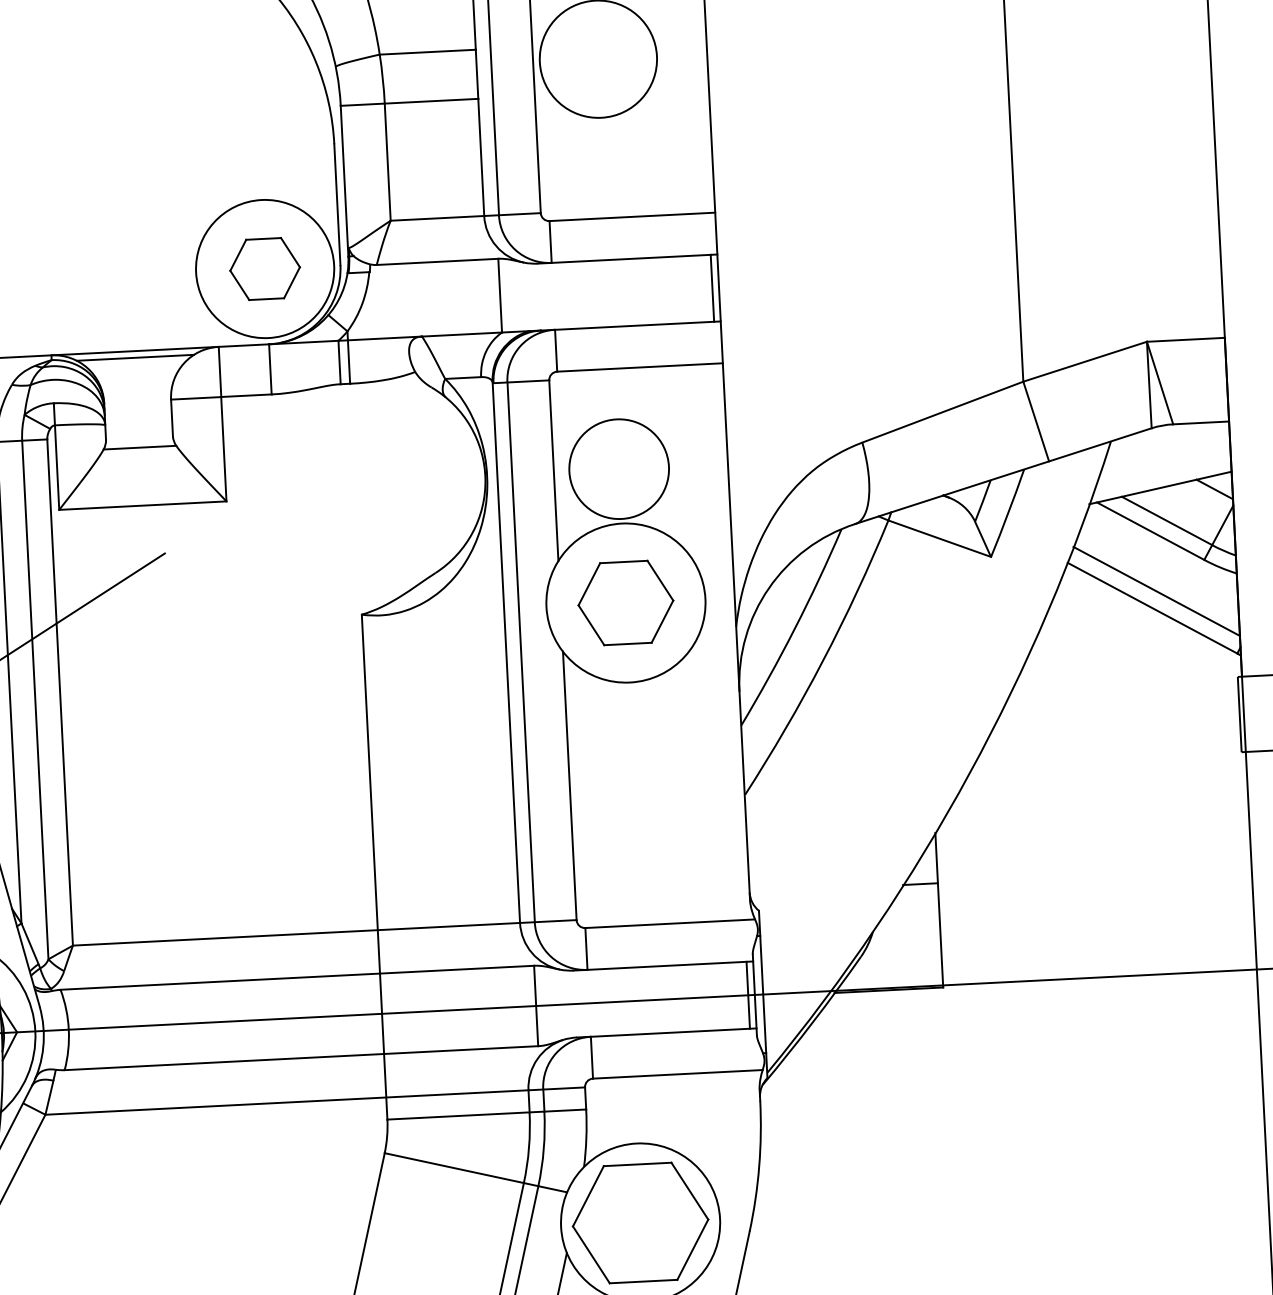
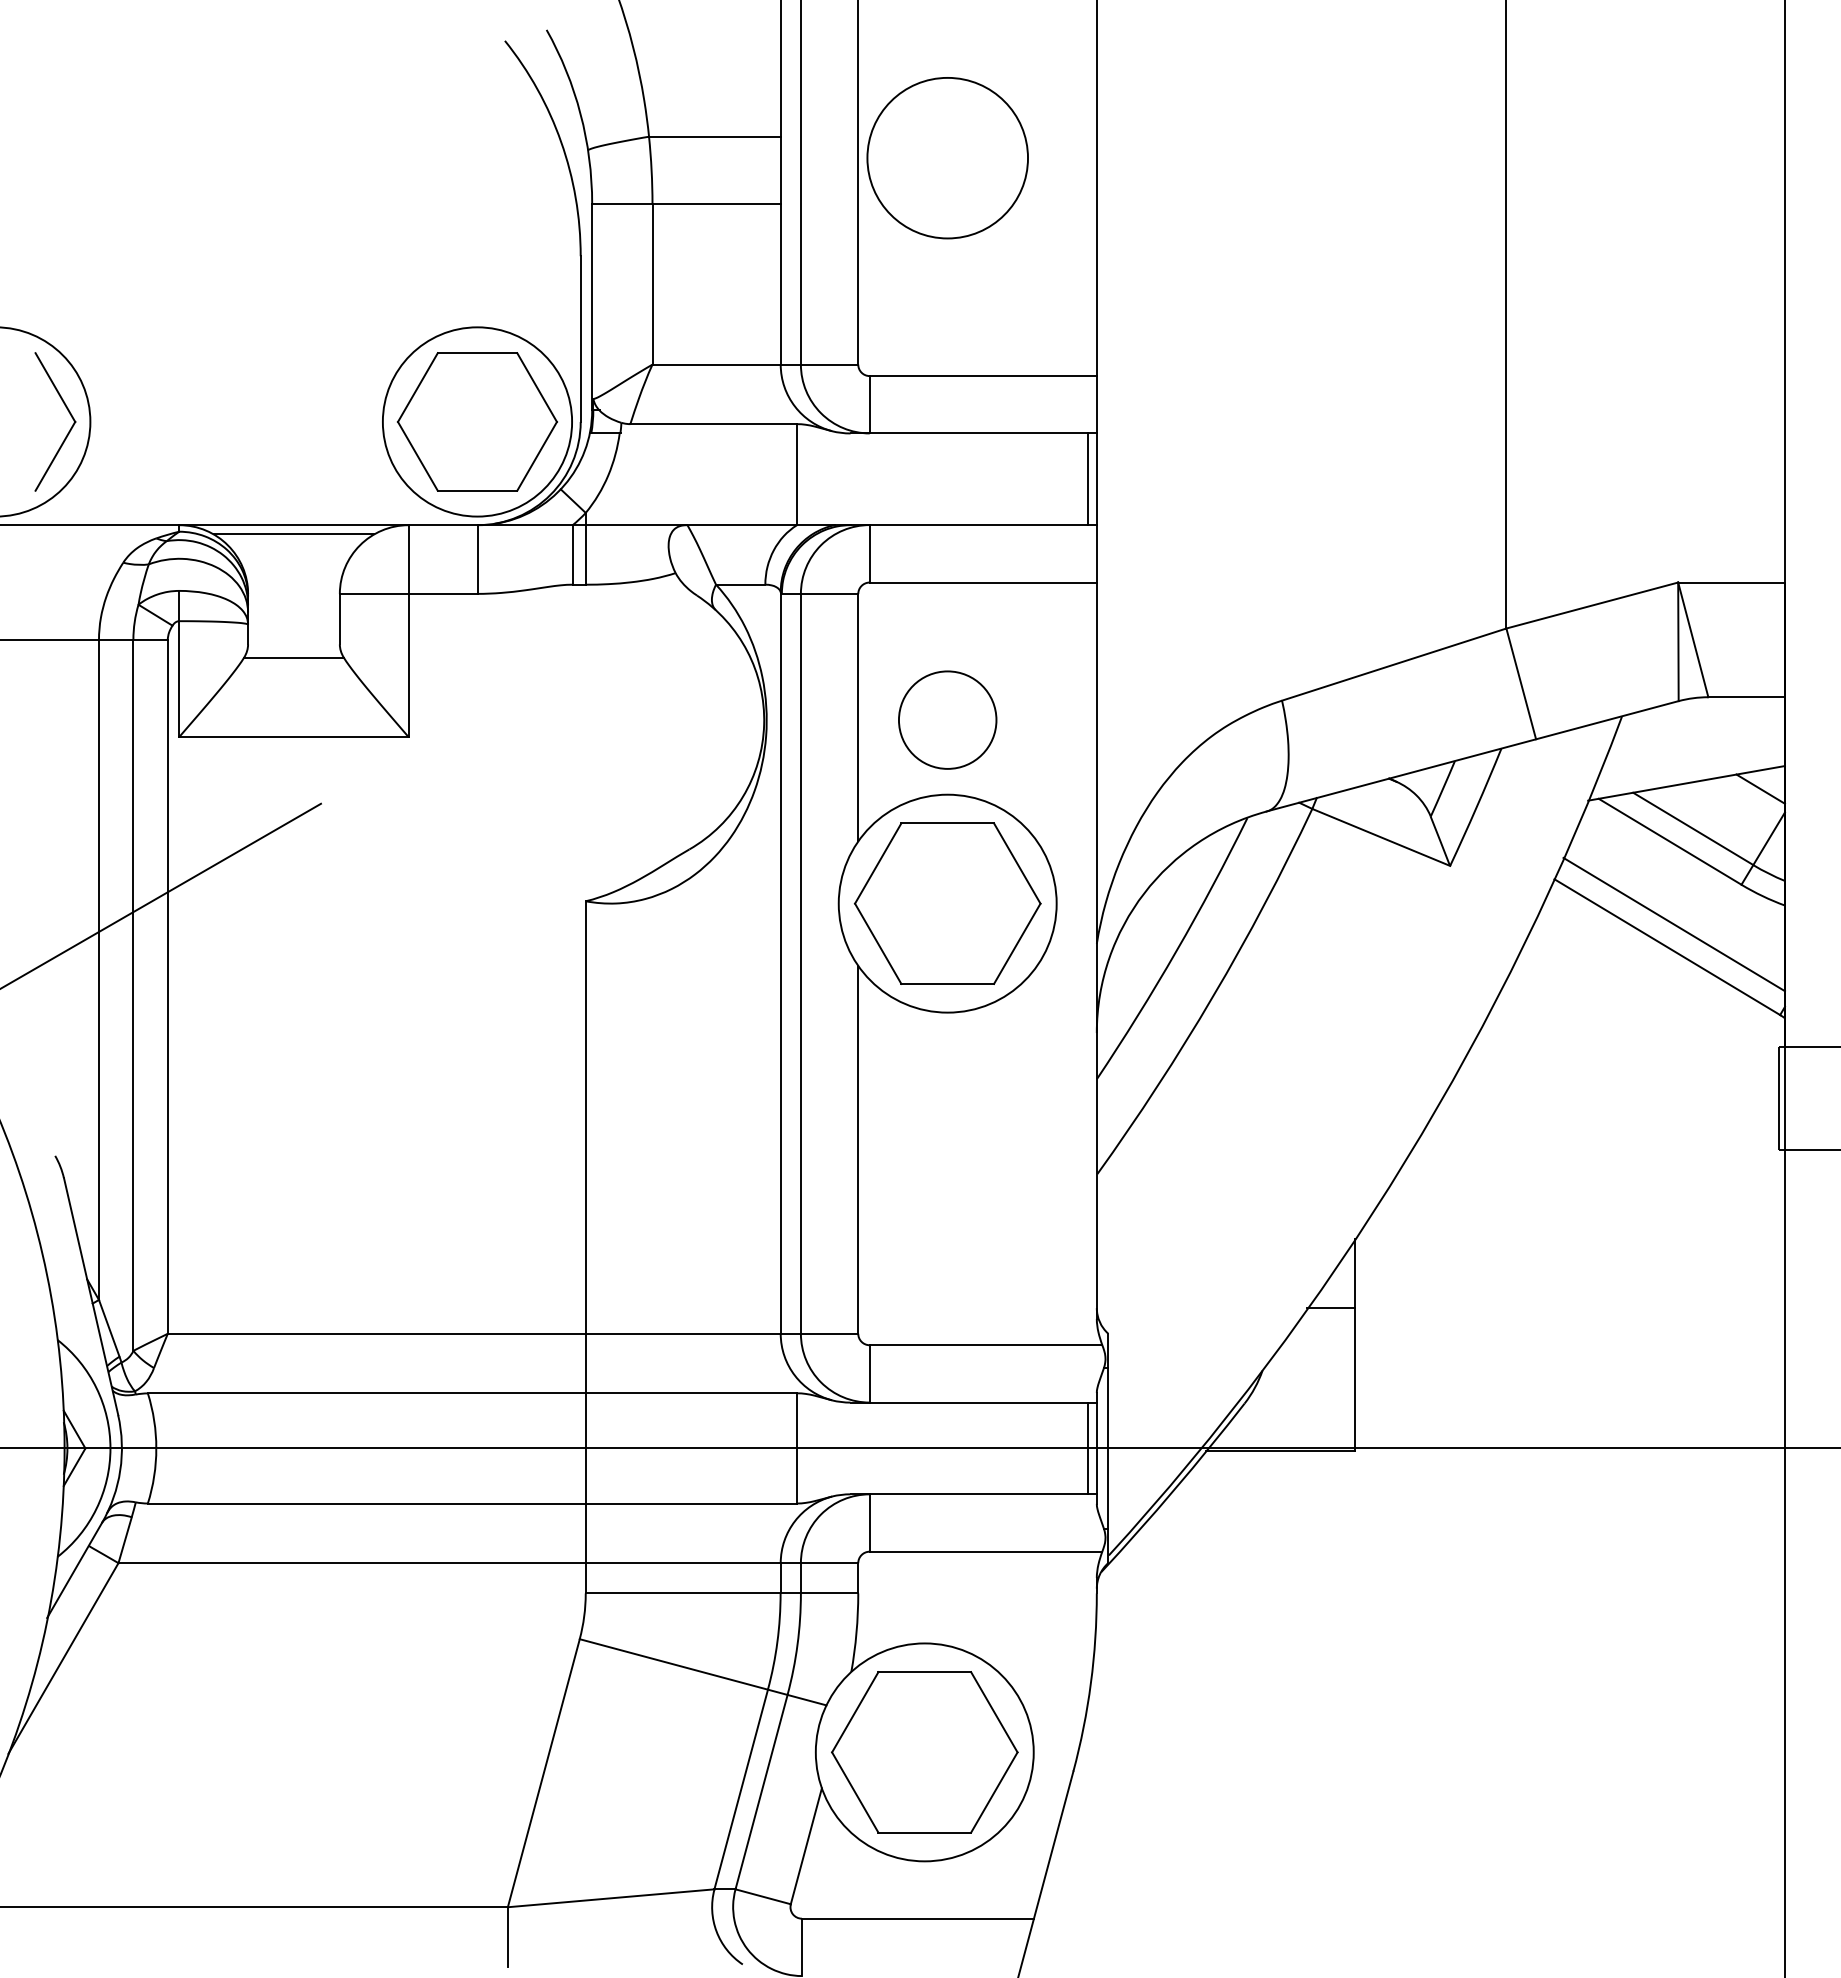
part: (265, 268) -> (477, 421), size x1.67
circle: (618, 468) -> (947, 719), size x0.71
part: (625, 602) -> (947, 903), size x1.43

